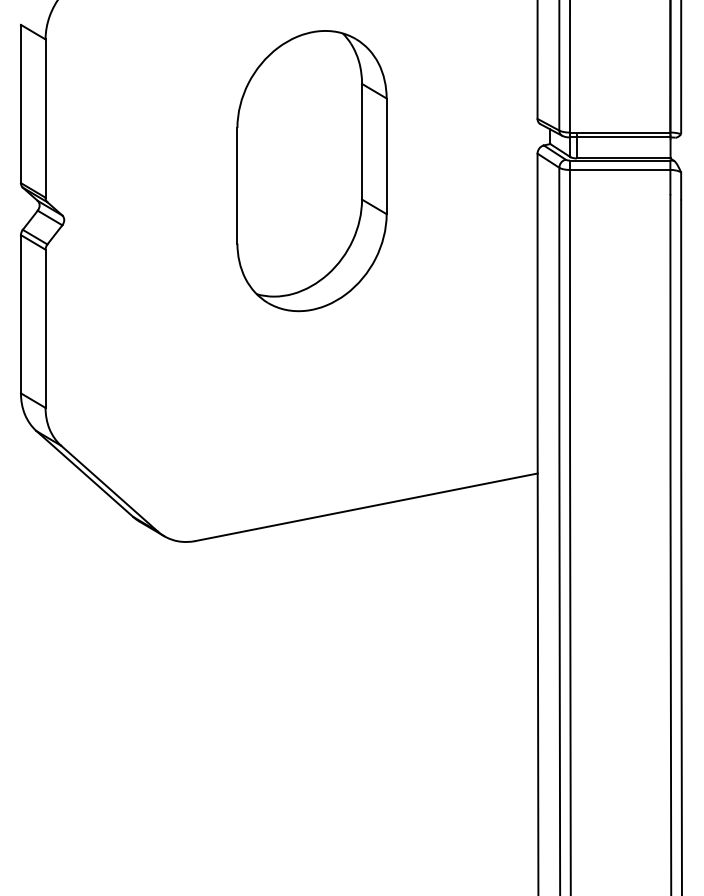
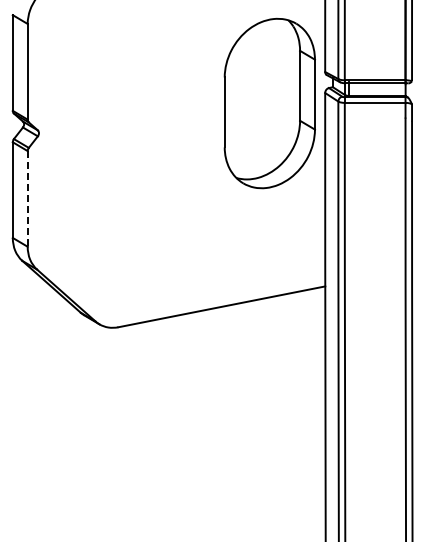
part: (311, 170) -> (269, 103), moved
line: (45, 328) -> (27, 198), solid -> dashed

